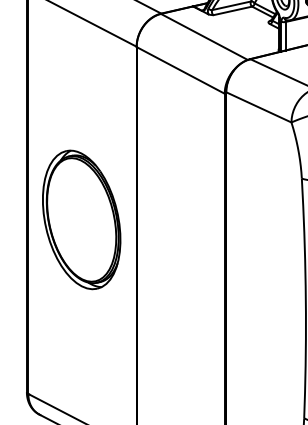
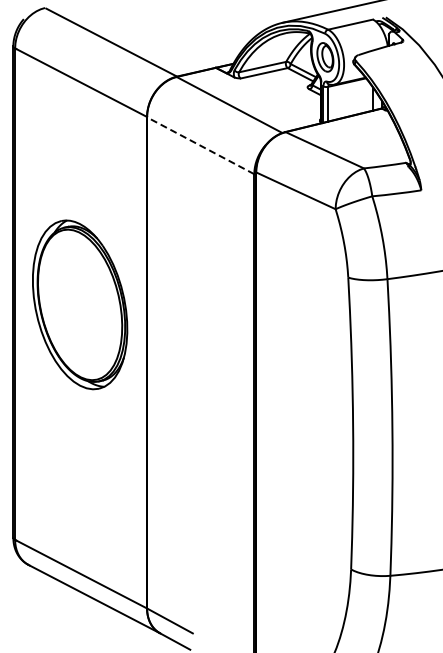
line: (180, 70) -> (200, 145), solid -> dashed
part: (82, 219) -> (80, 304), moved

